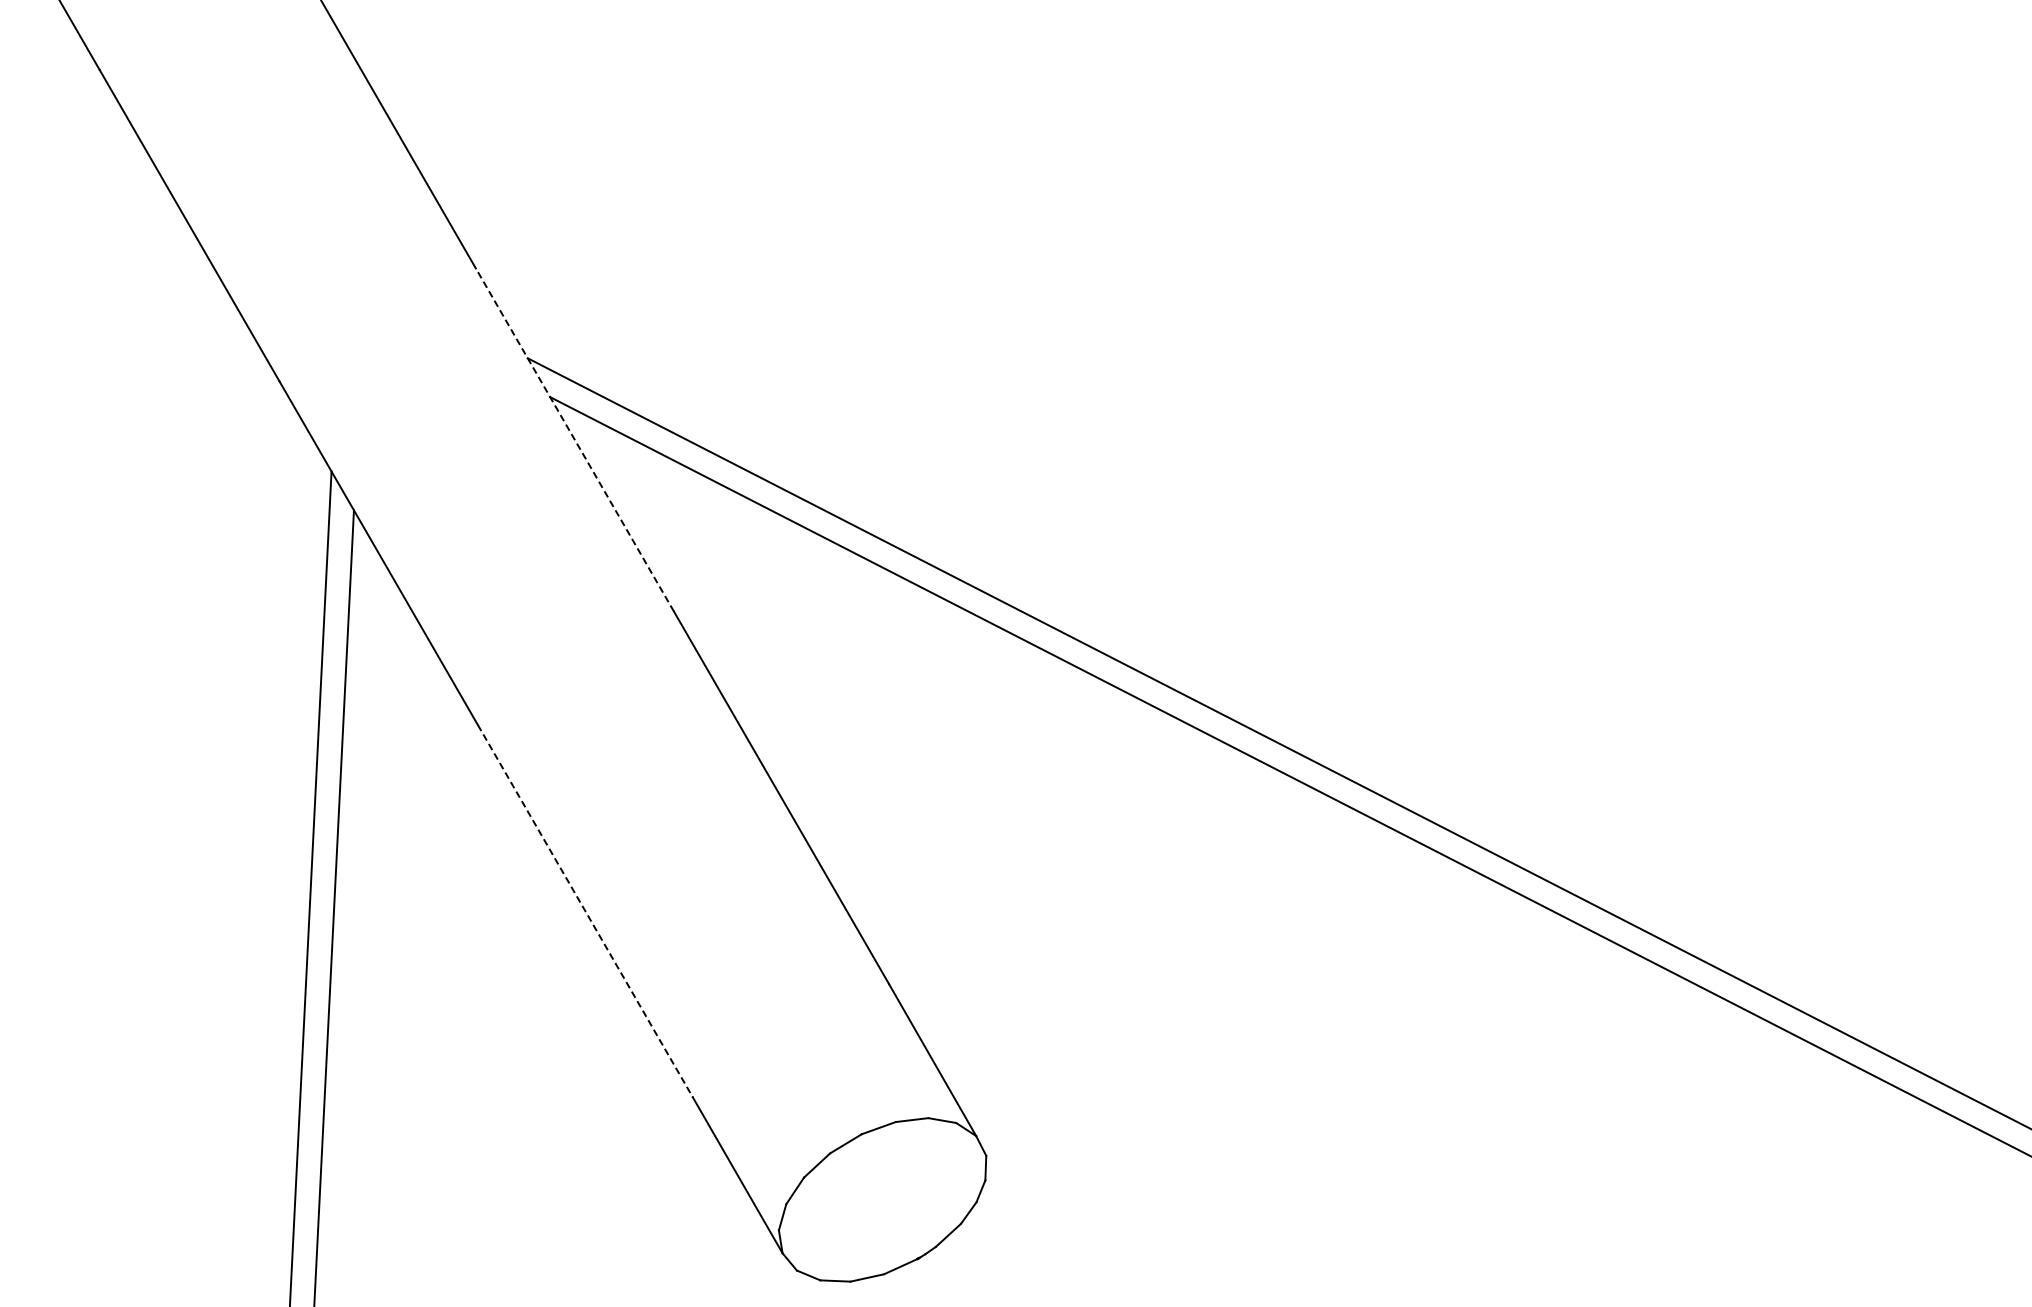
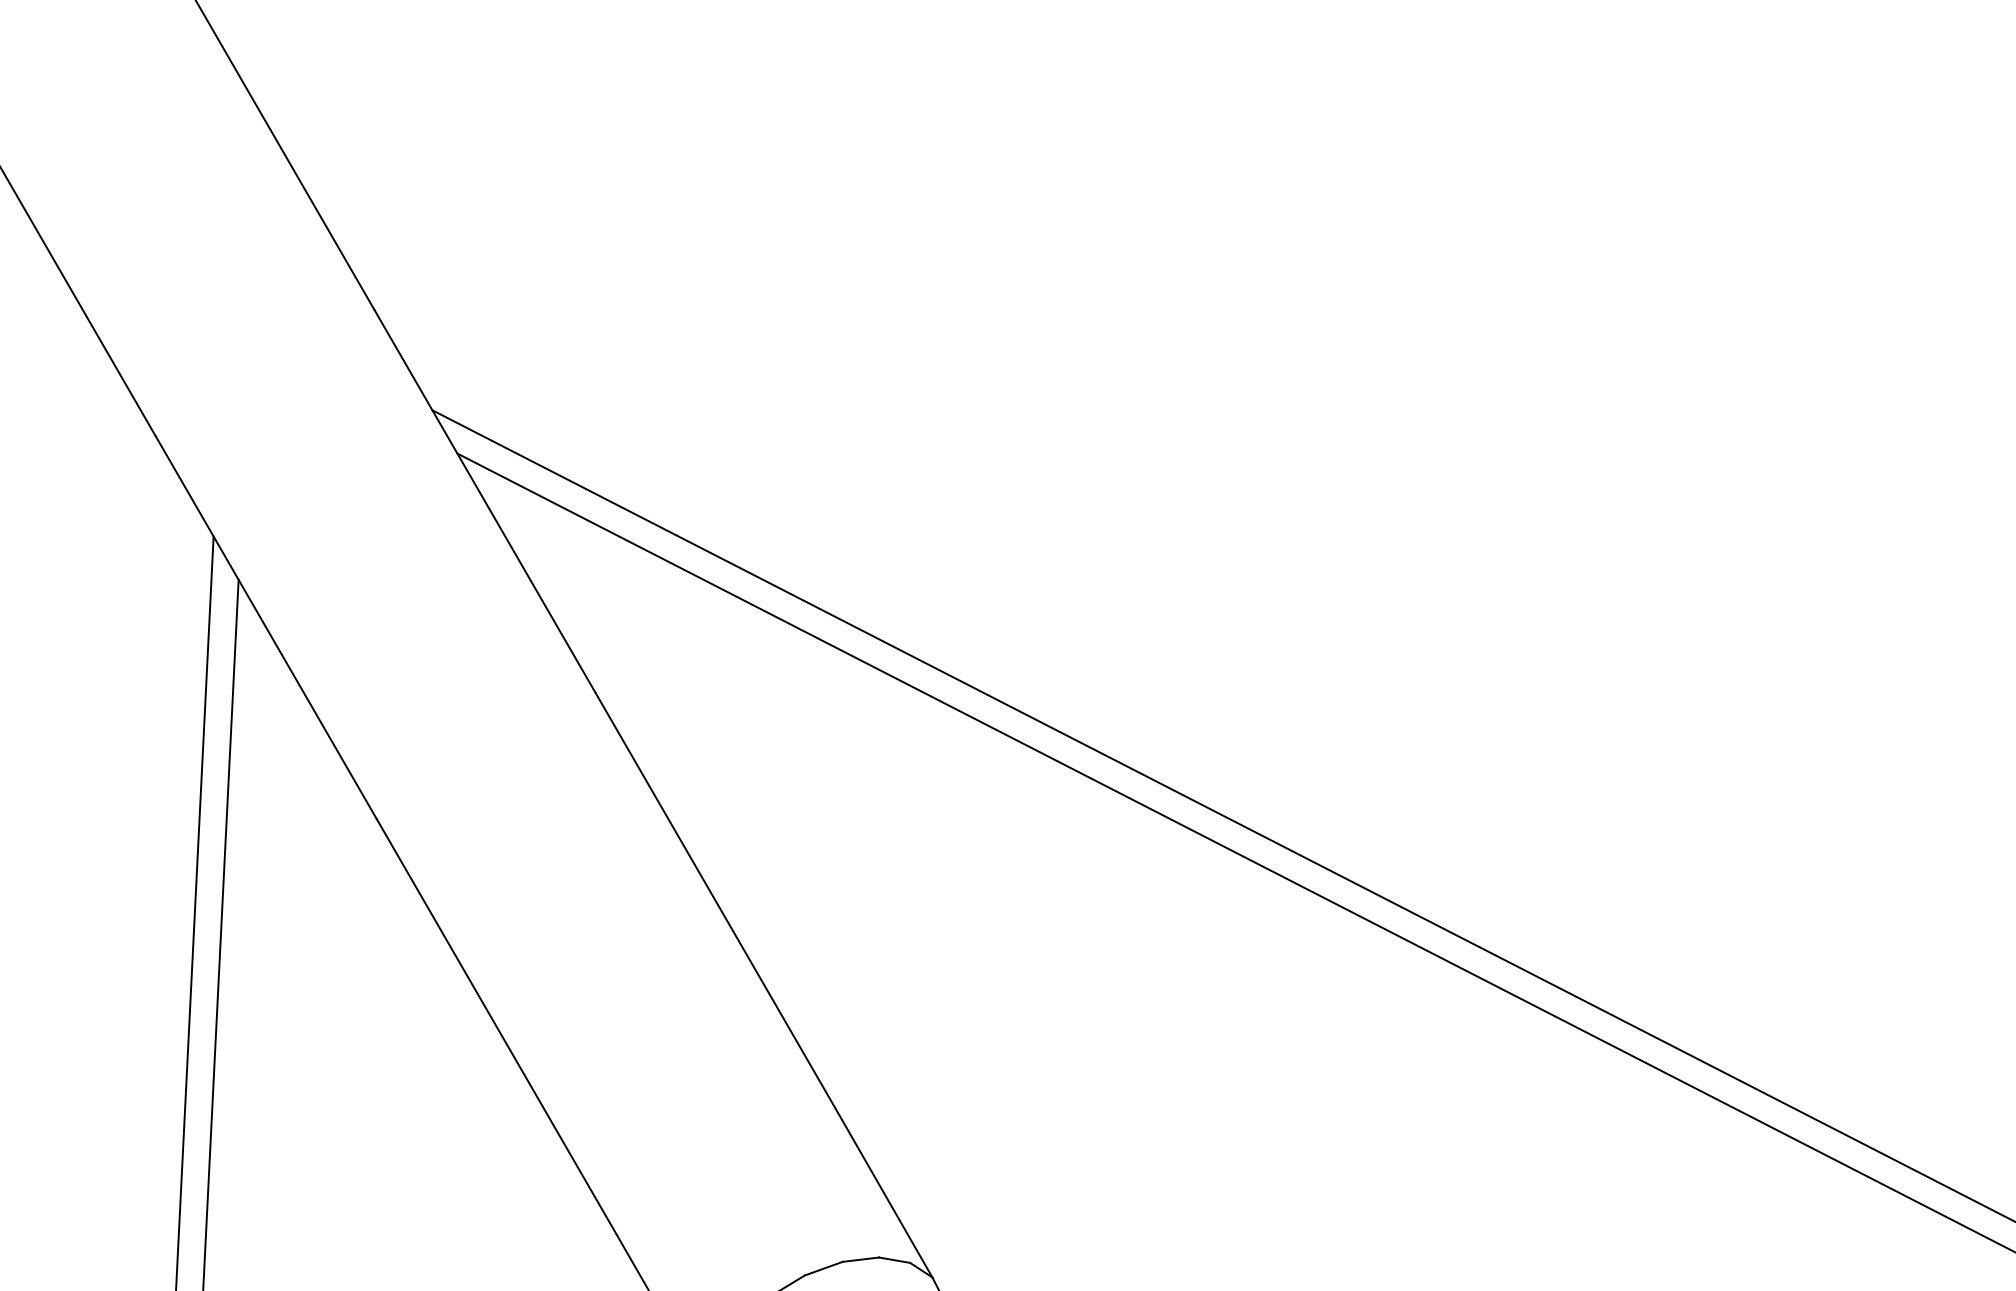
line: (574, 439) -> (484, 500), dashed -> solid
line: (585, 911) -> (496, 1027), dashed -> solid

